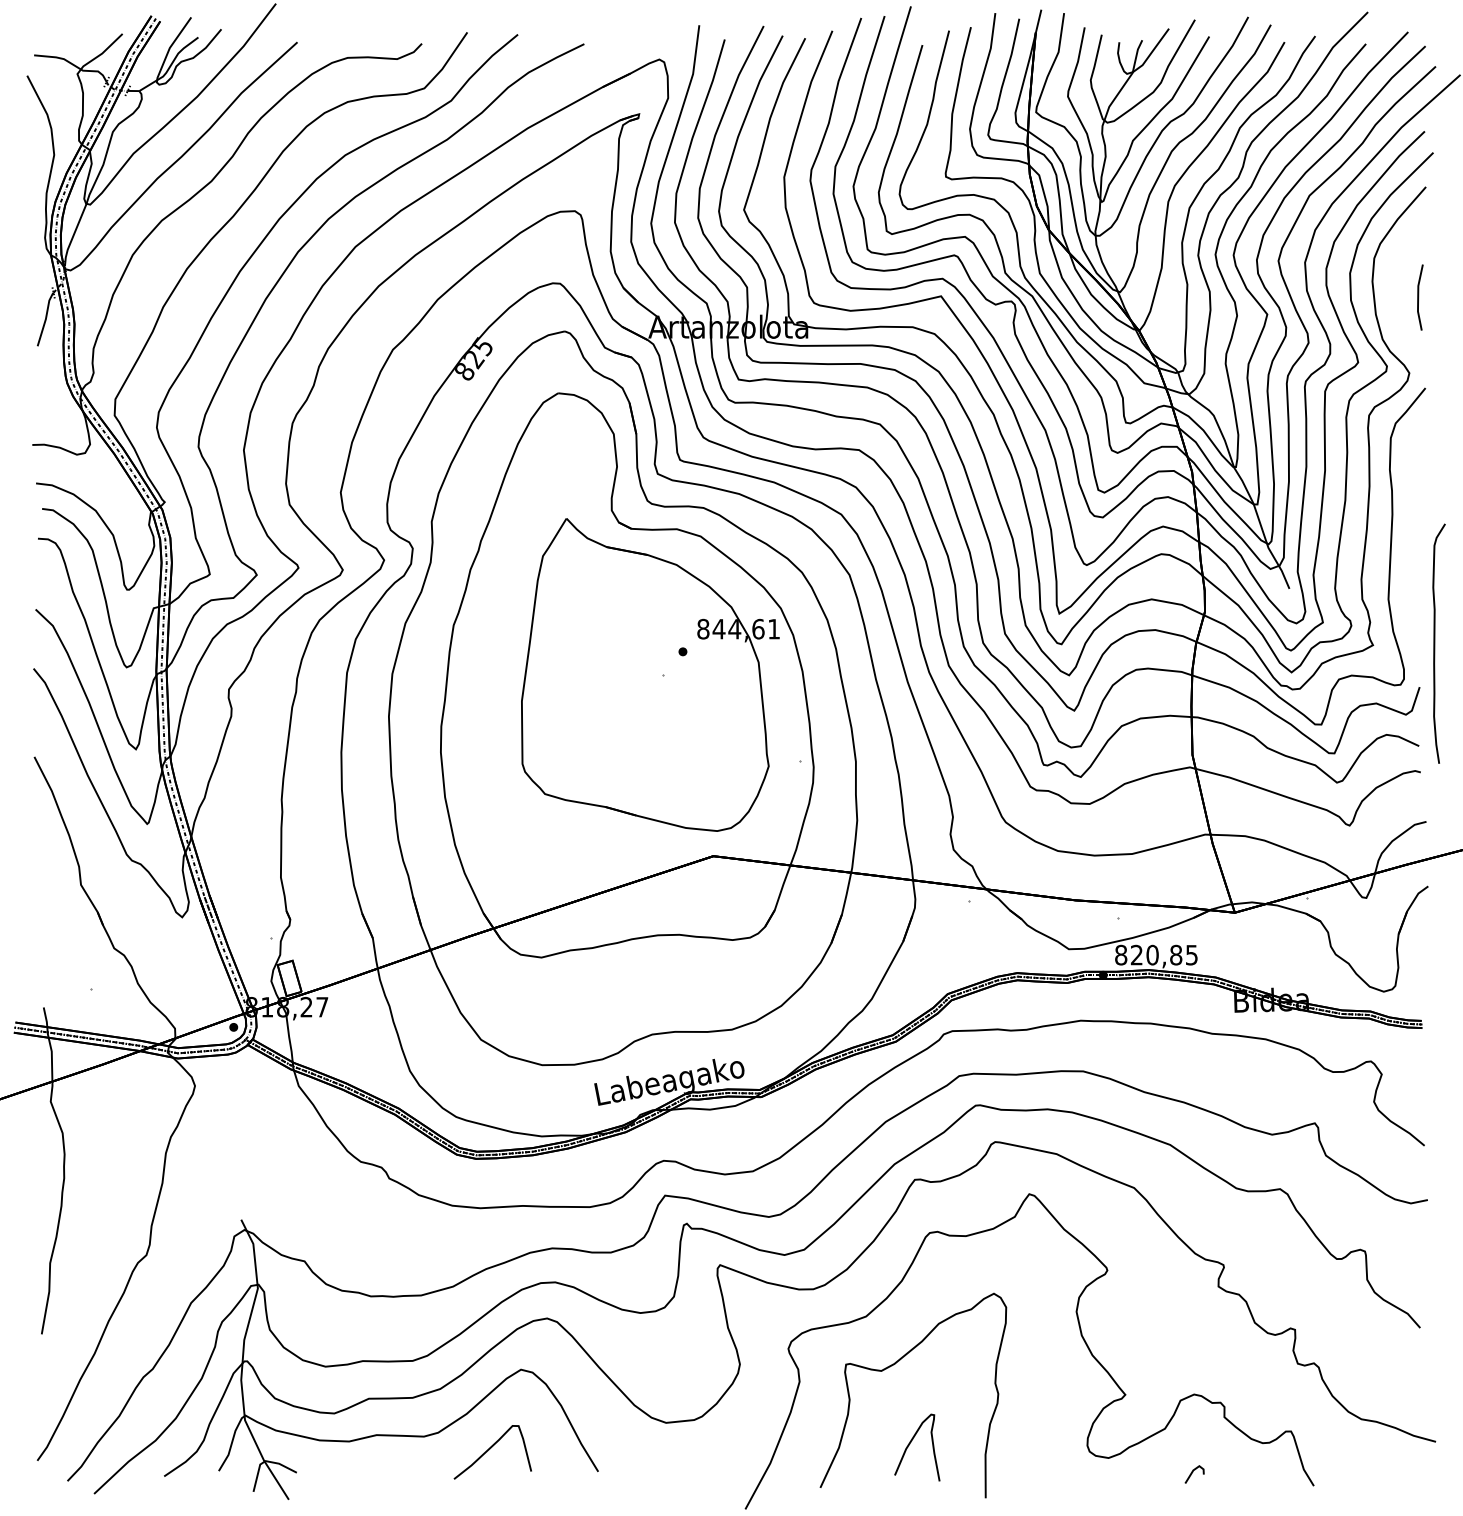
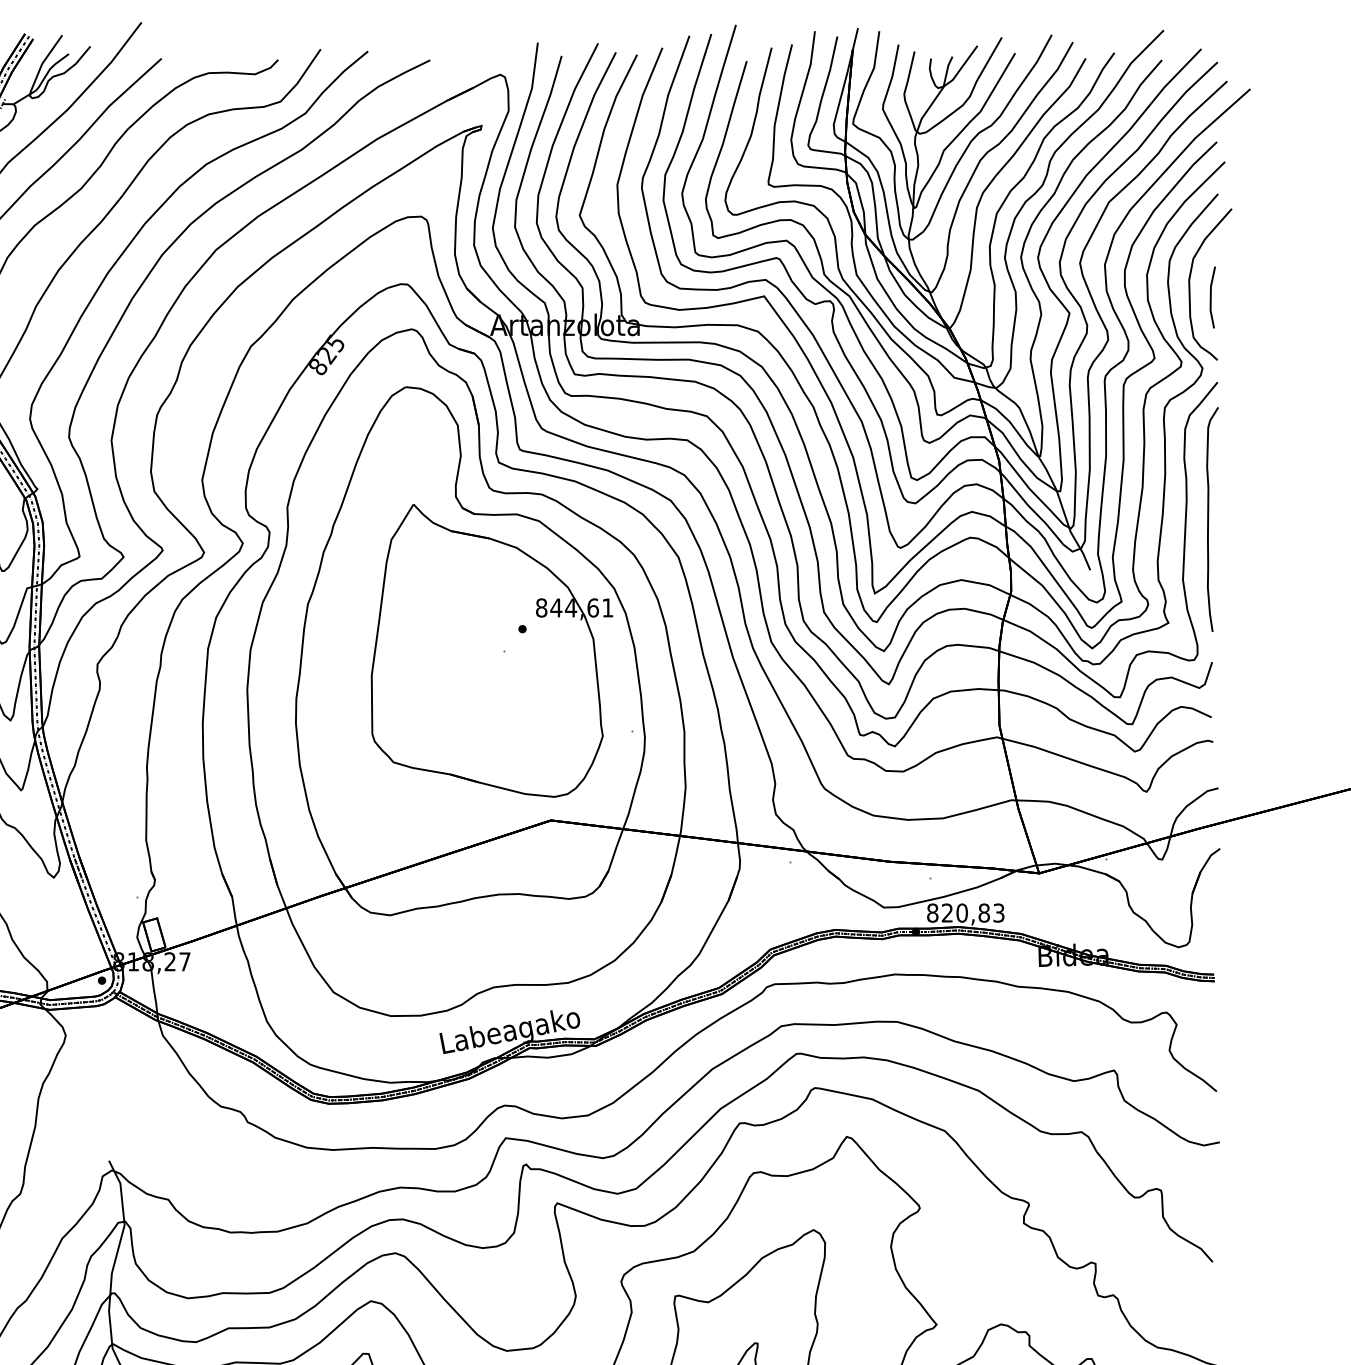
curve: (1396, 283) -> (1190, 284), added
curve: (1435, 643) -> (1209, 519), moved
text: (1191, 954) -> (998, 912), 820,85 -> 820,83

